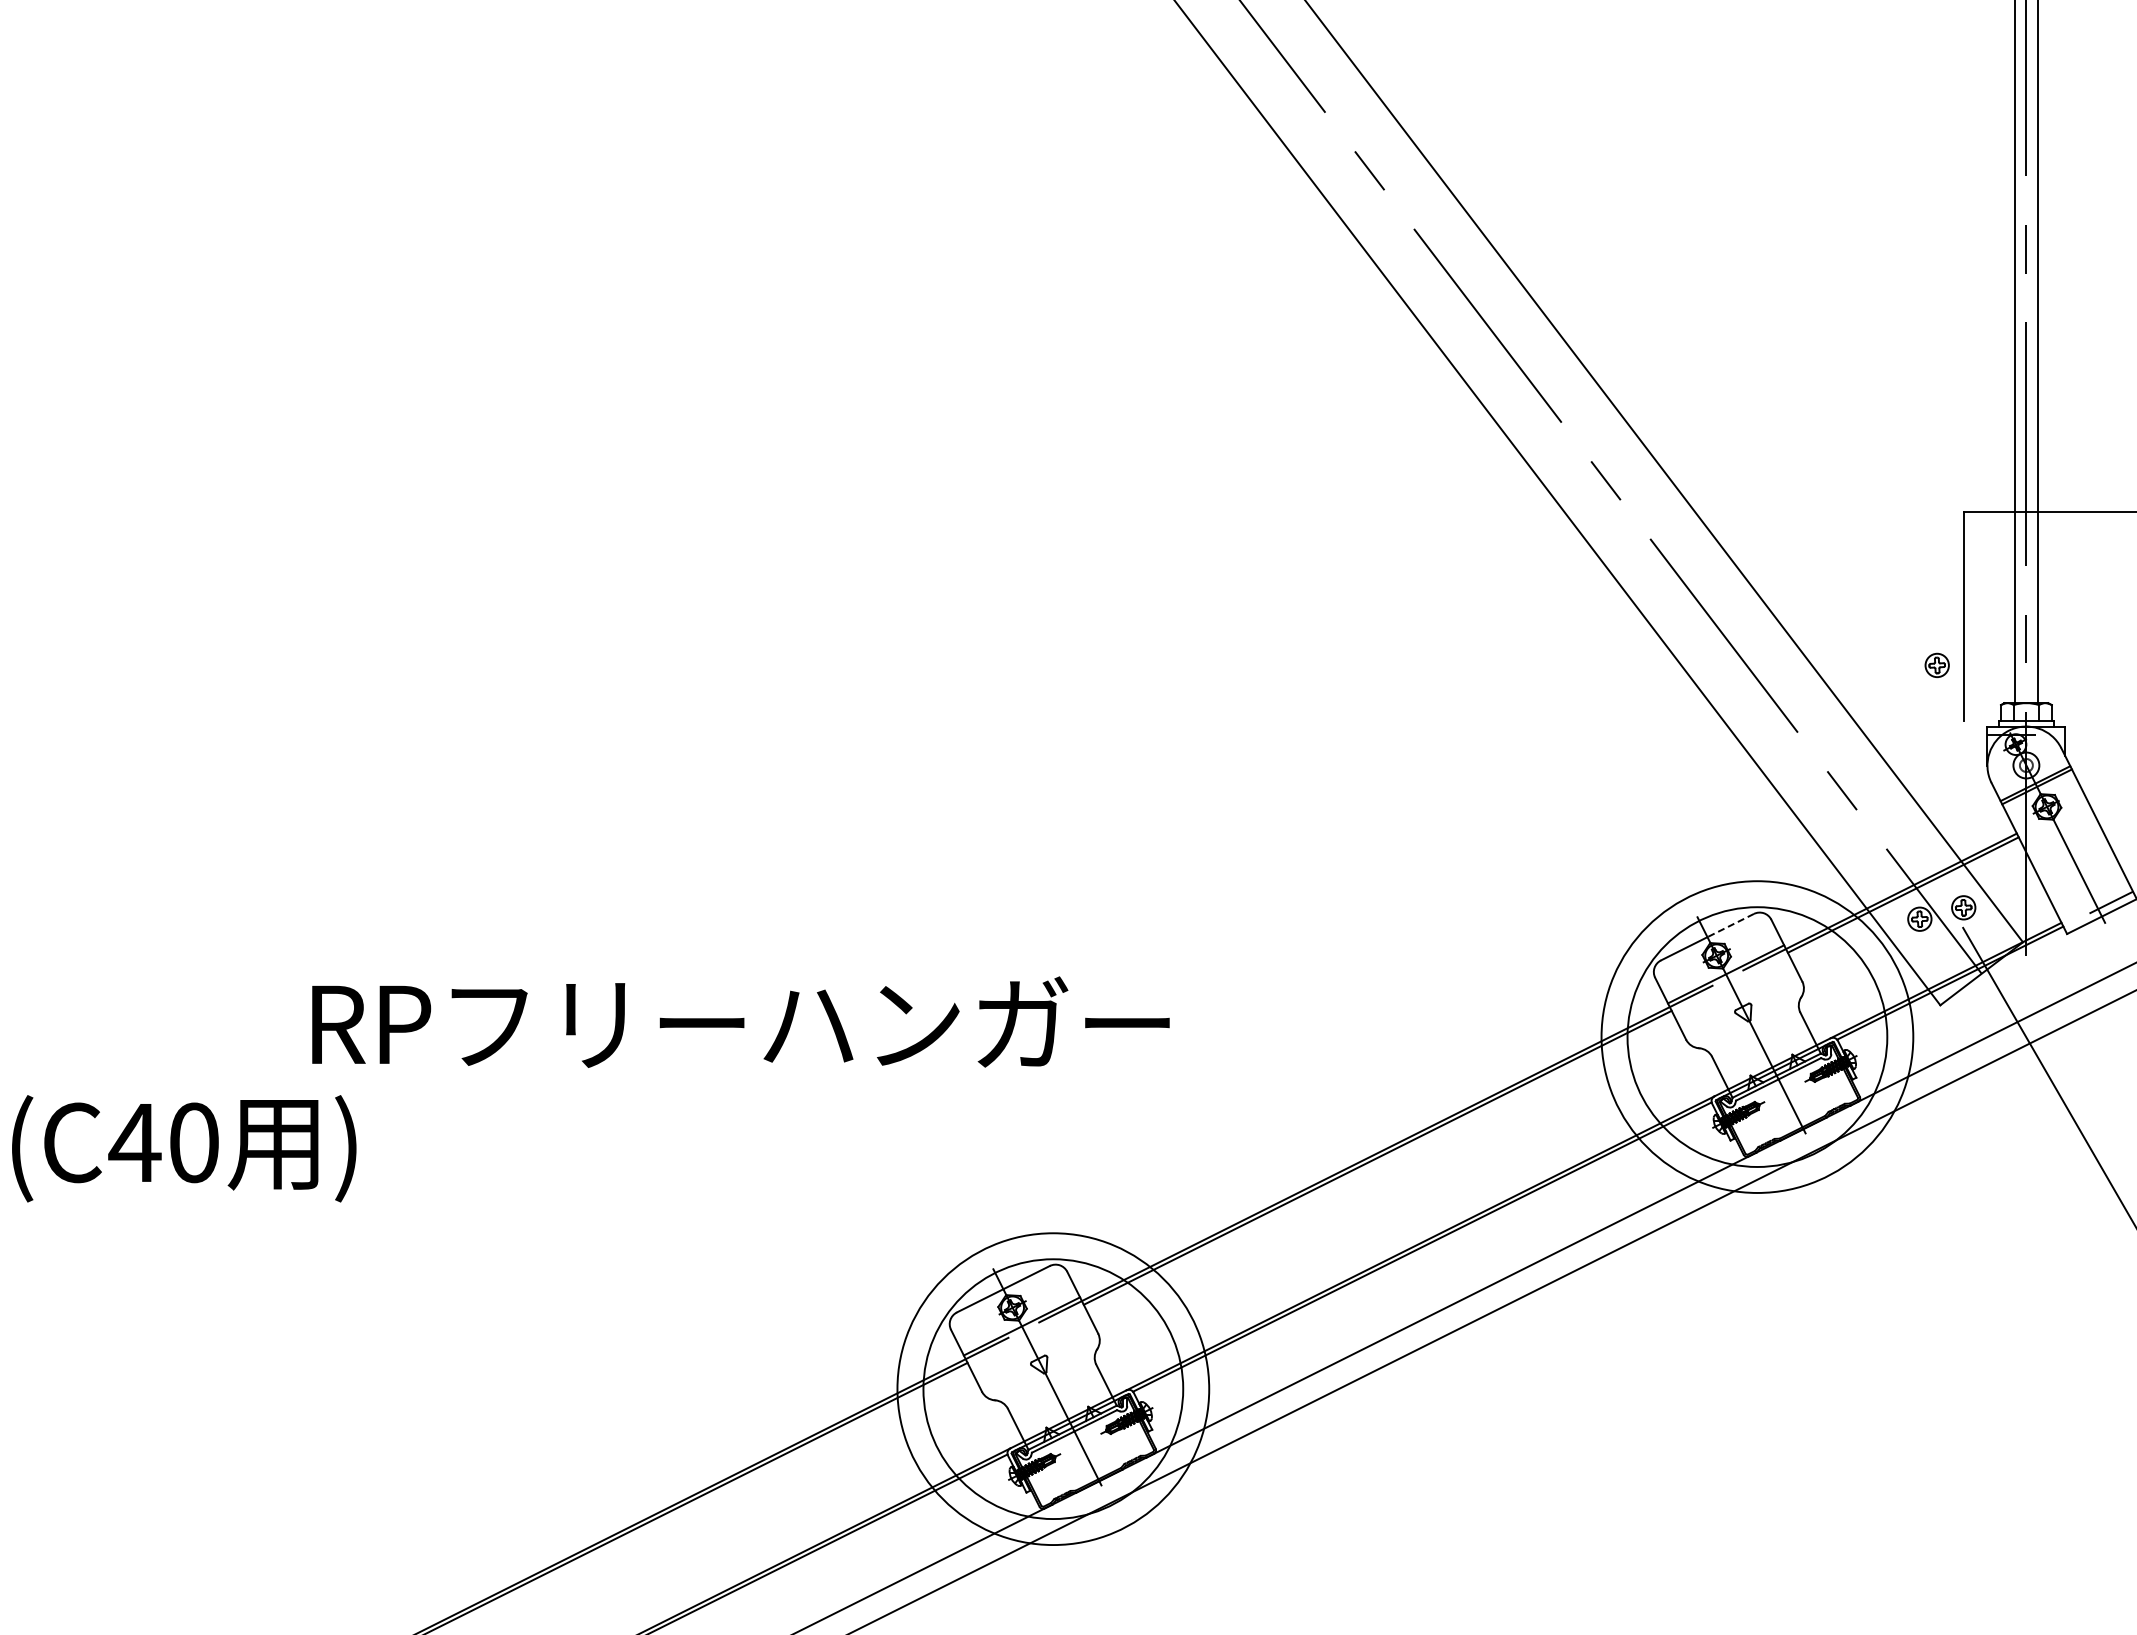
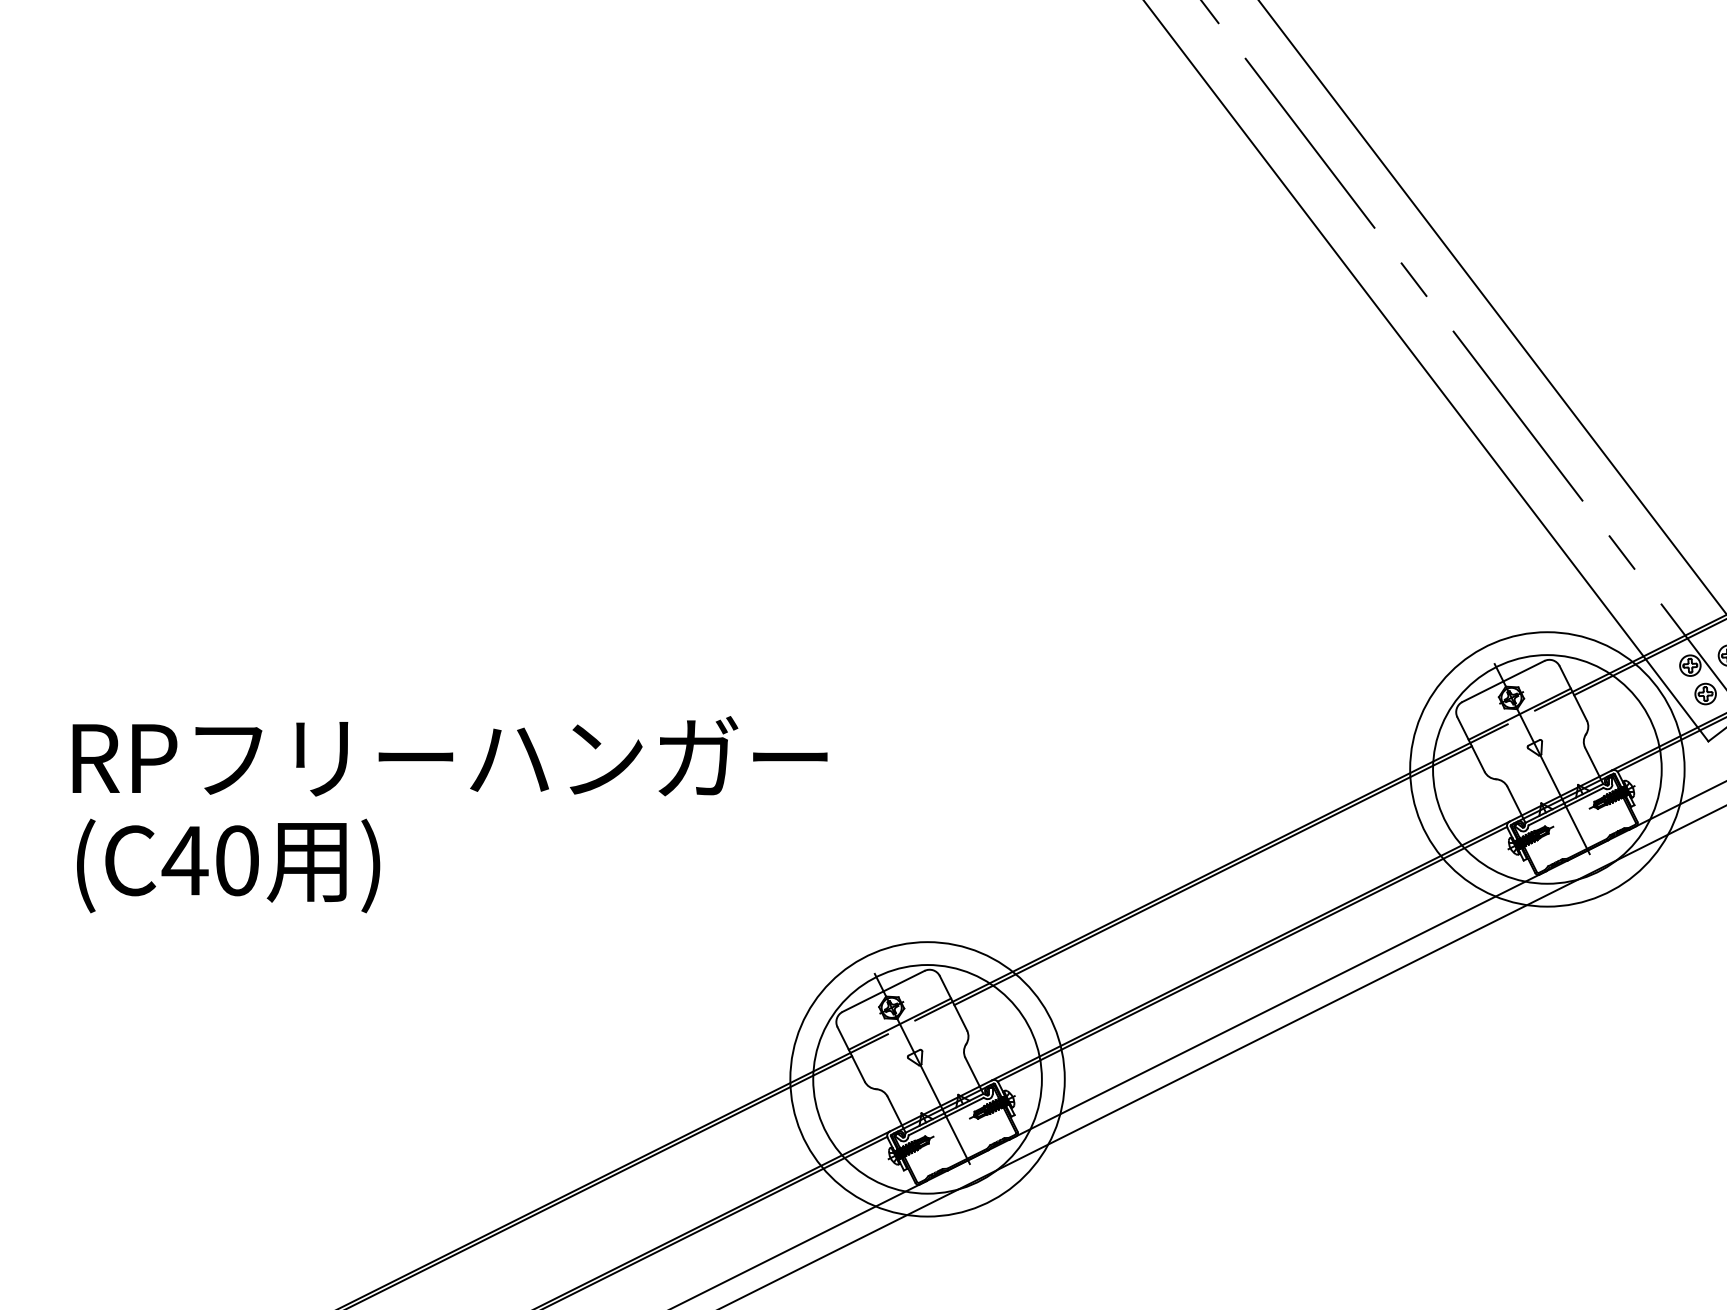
part: (1936, 664) -> (1705, 693), moved
line: (1730, 925) -> (1523, 671), dashed -> solid
text: (740, 1021) -> (449, 755), moved
text: (184, 1148) -> (228, 865), moved

